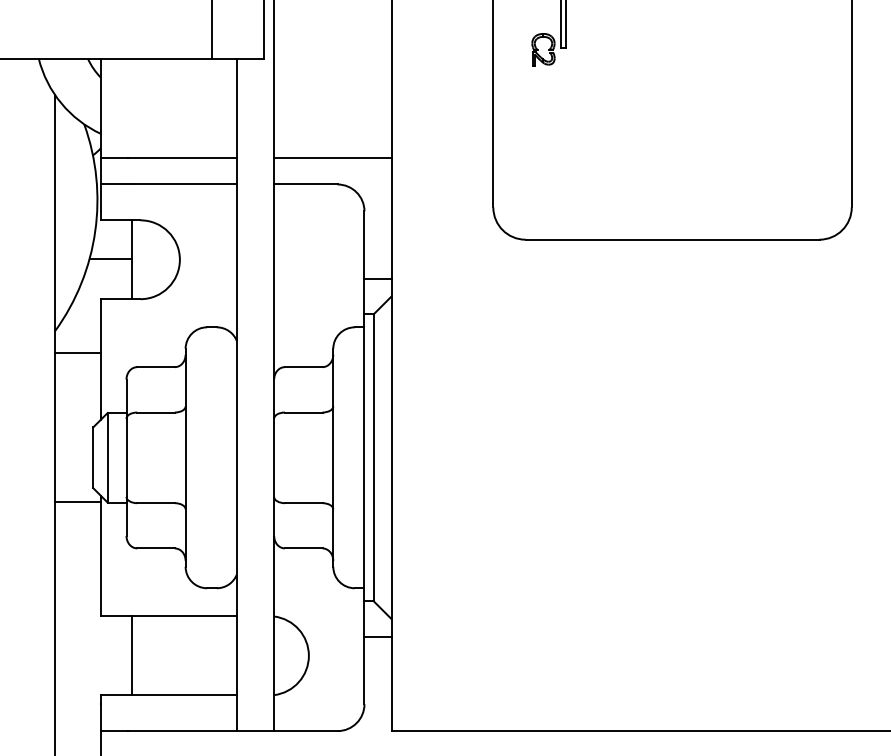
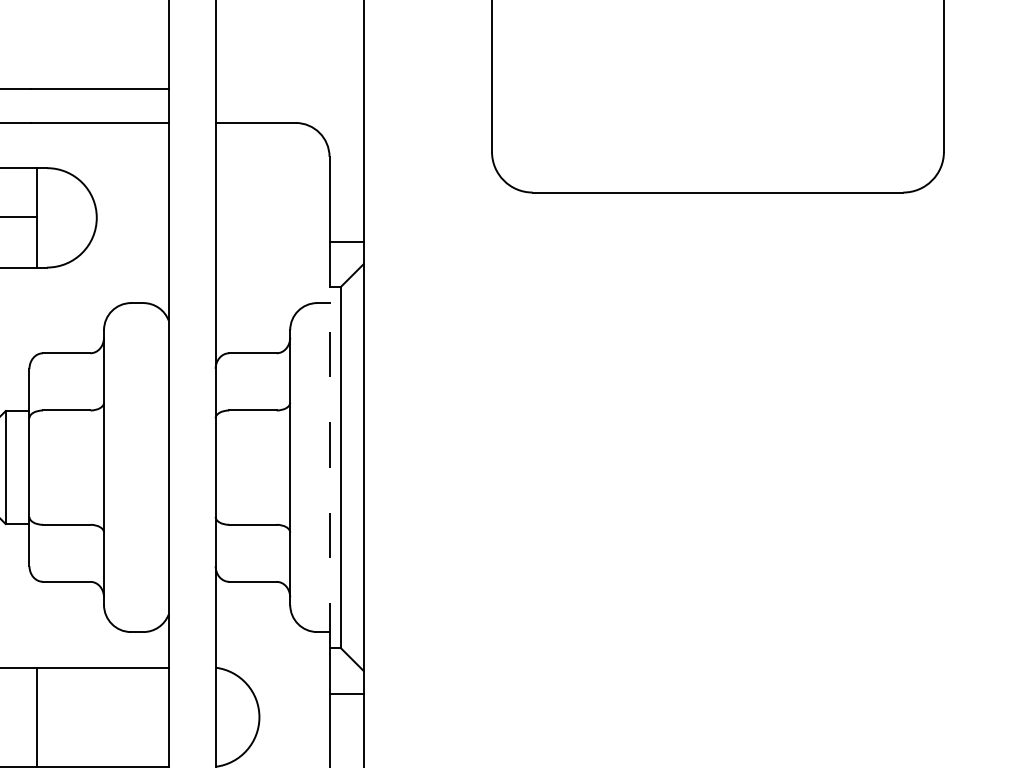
line: (332, 157) -> (289, 88), removed
line: (364, 457) -> (329, 467), solid -> dashed

